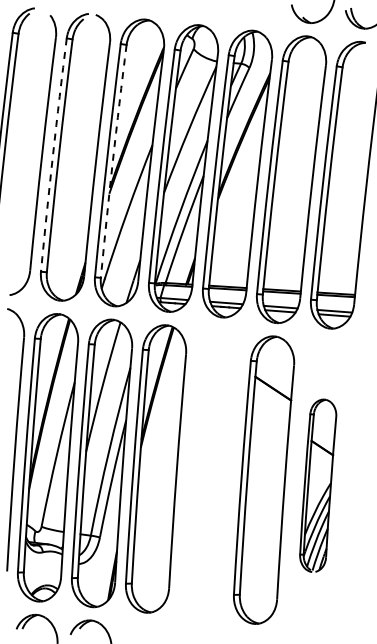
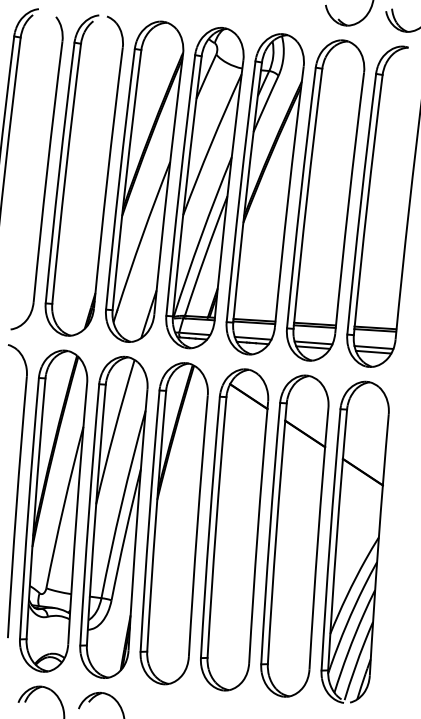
arc: (53, 154) -> (59, 172), dashed -> solid
arc: (112, 161) -> (125, 180), dashed -> solid
part: (210, 474) -> (235, 529), added
part: (318, 485) -> (355, 542), size x1.67

